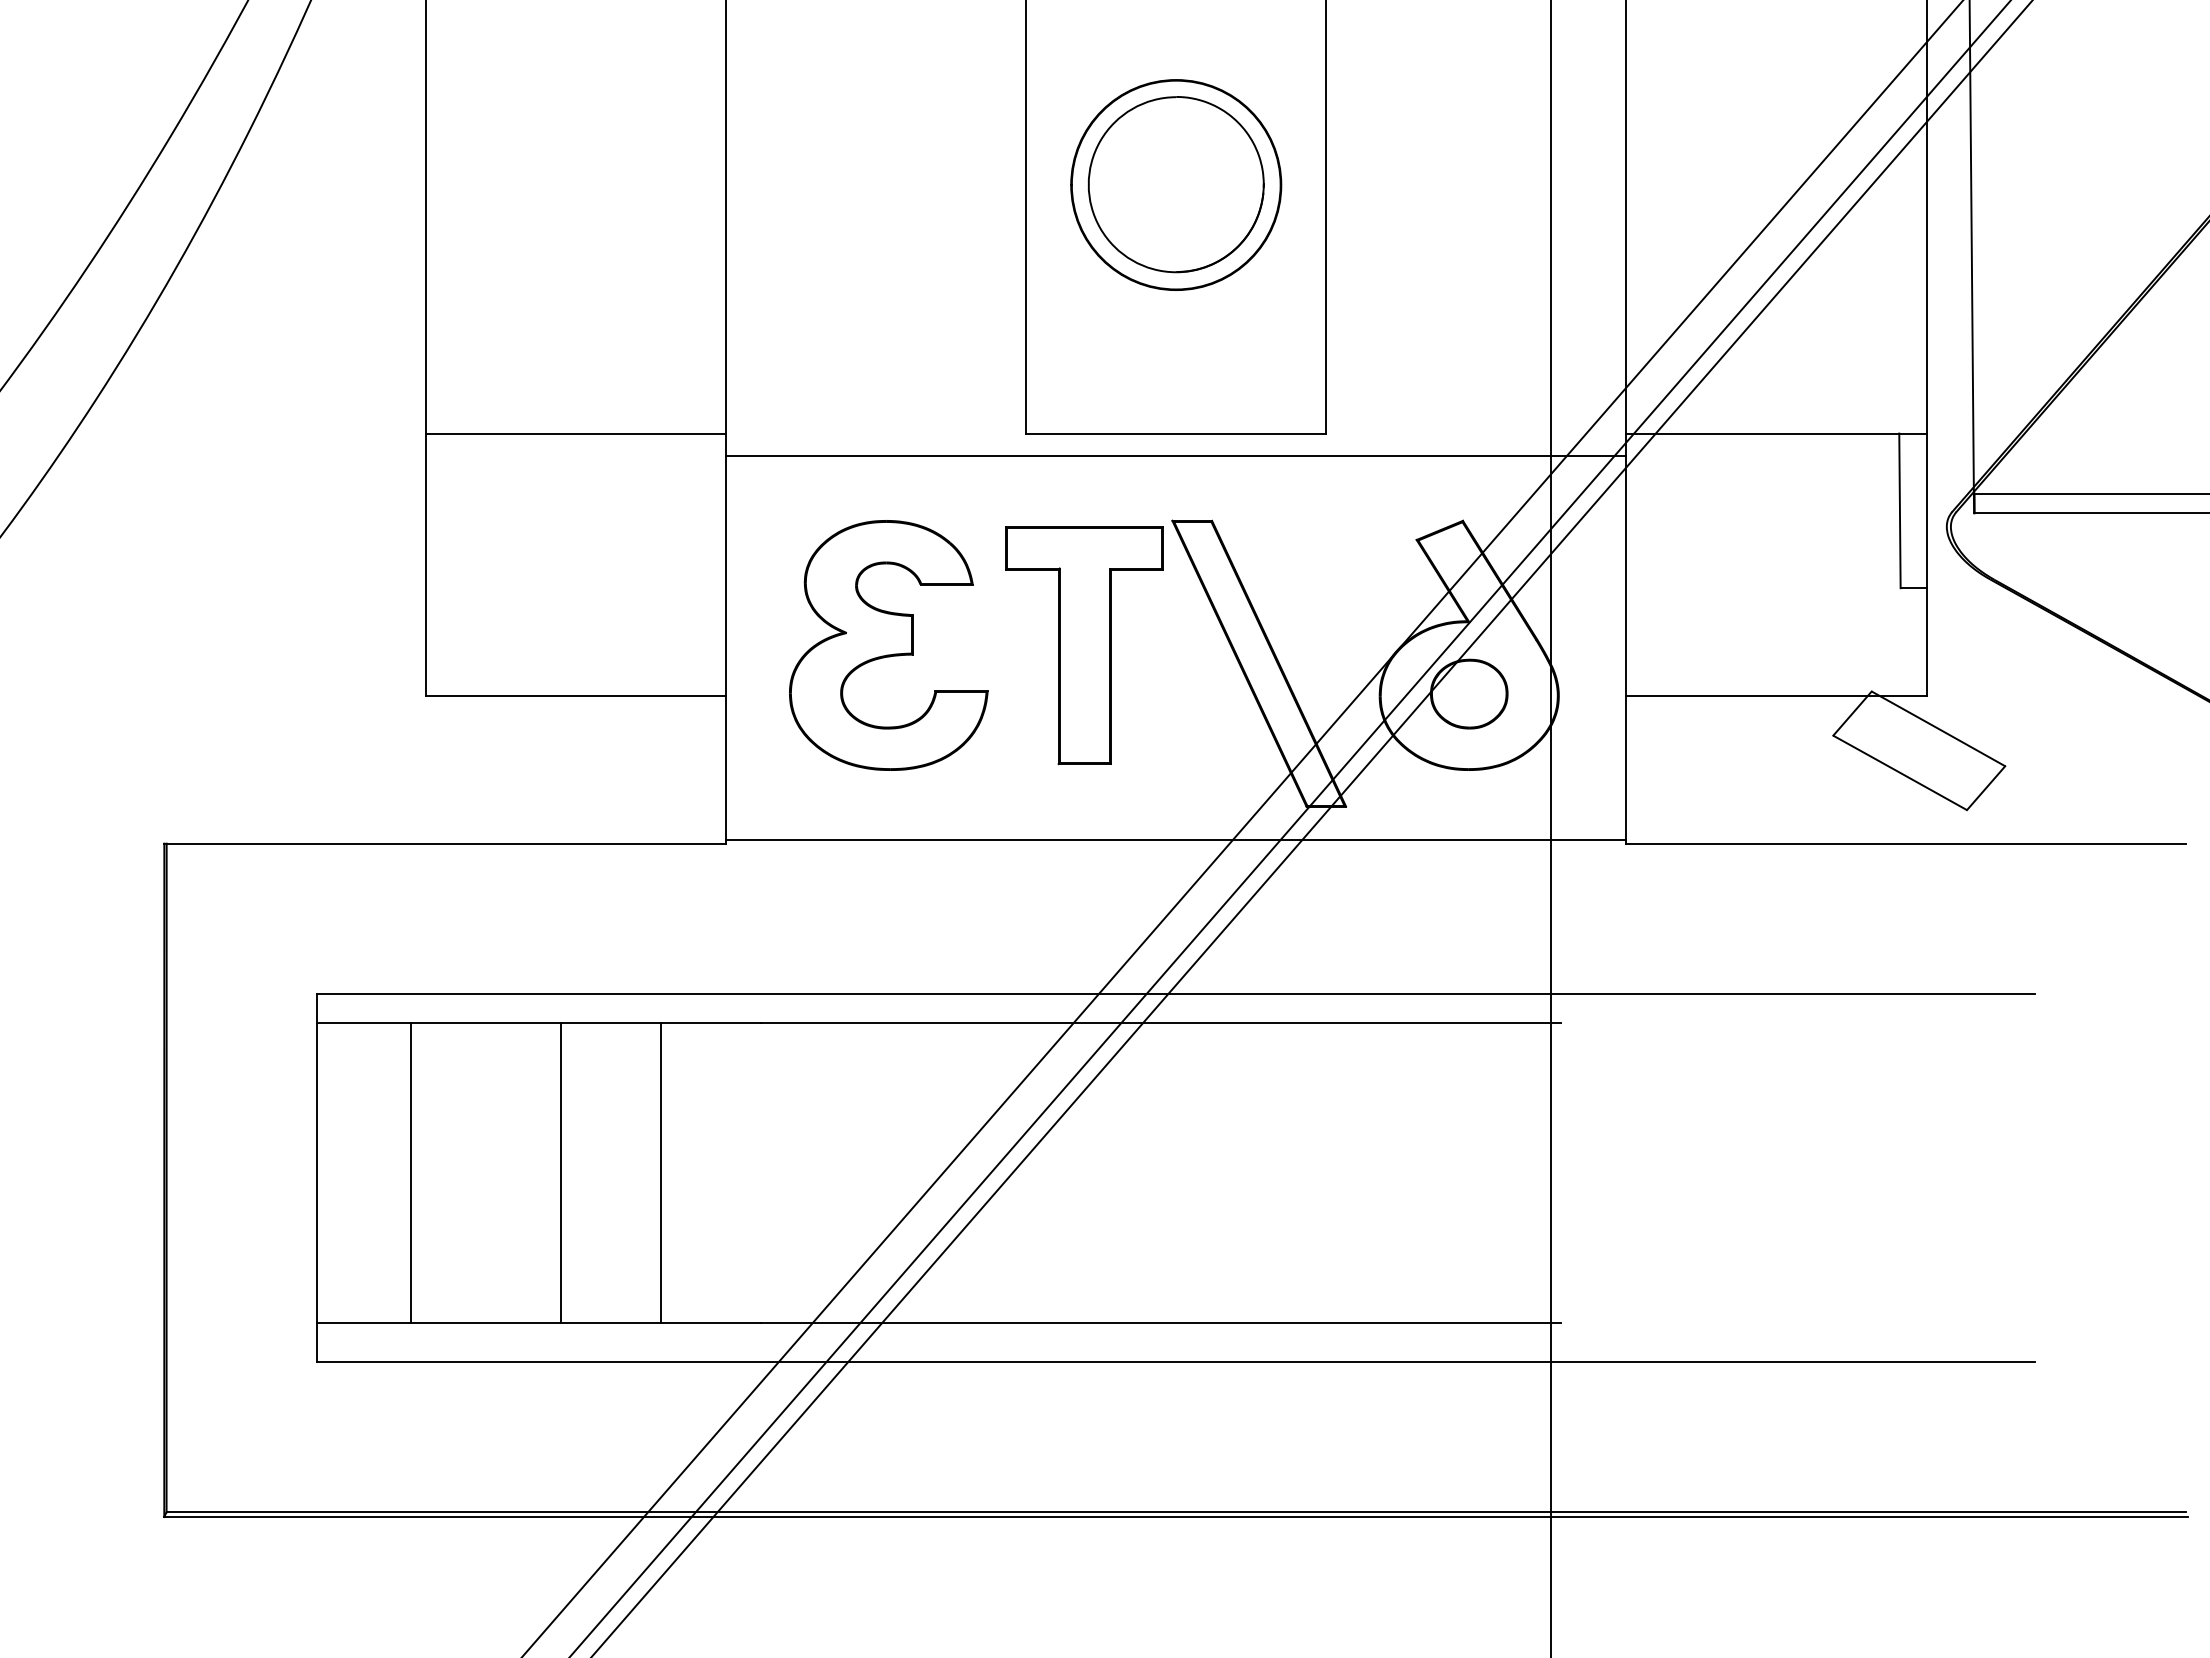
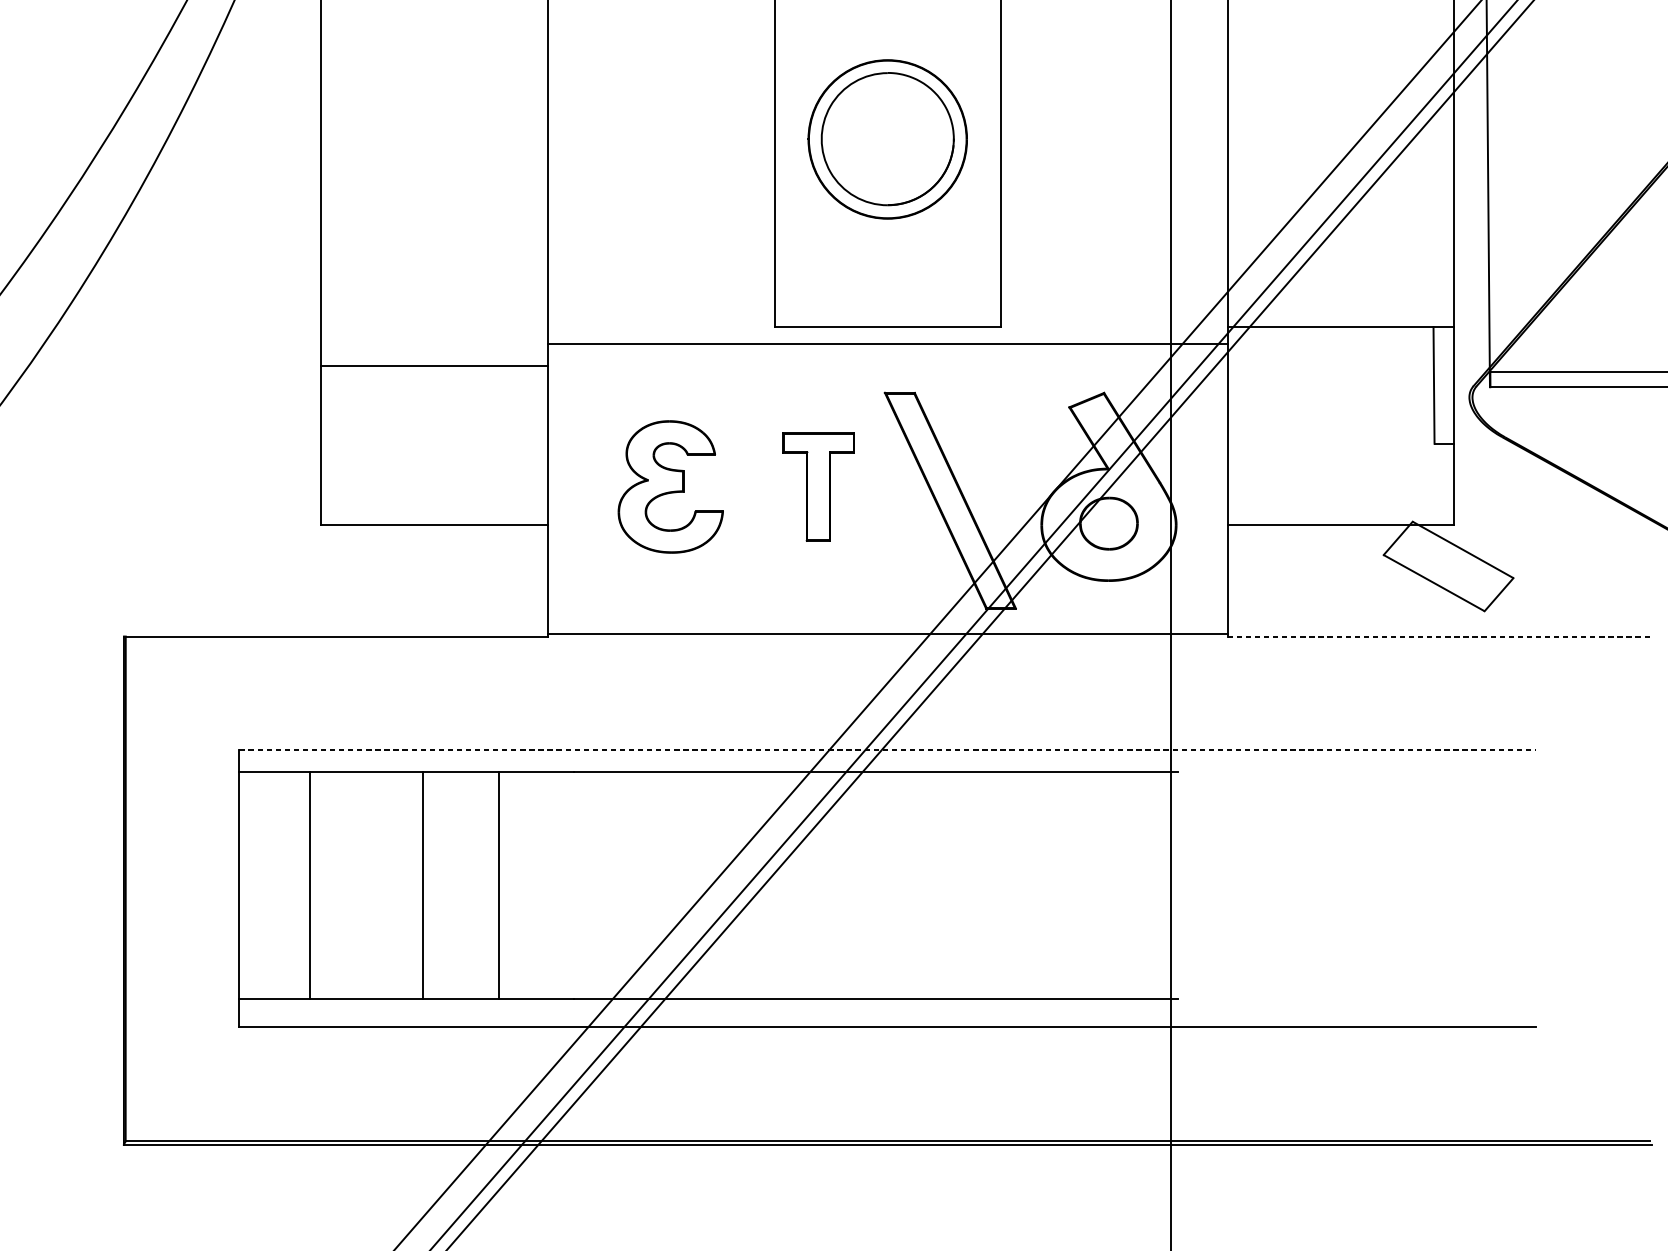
line: (575, 433) -> (434, 365), moved
part: (888, 645) -> (670, 486), size x0.7
part: (1084, 645) -> (818, 486), size x0.6
line: (1906, 843) -> (1438, 636), solid -> dashed
line: (1176, 994) -> (887, 750), solid -> dashed

